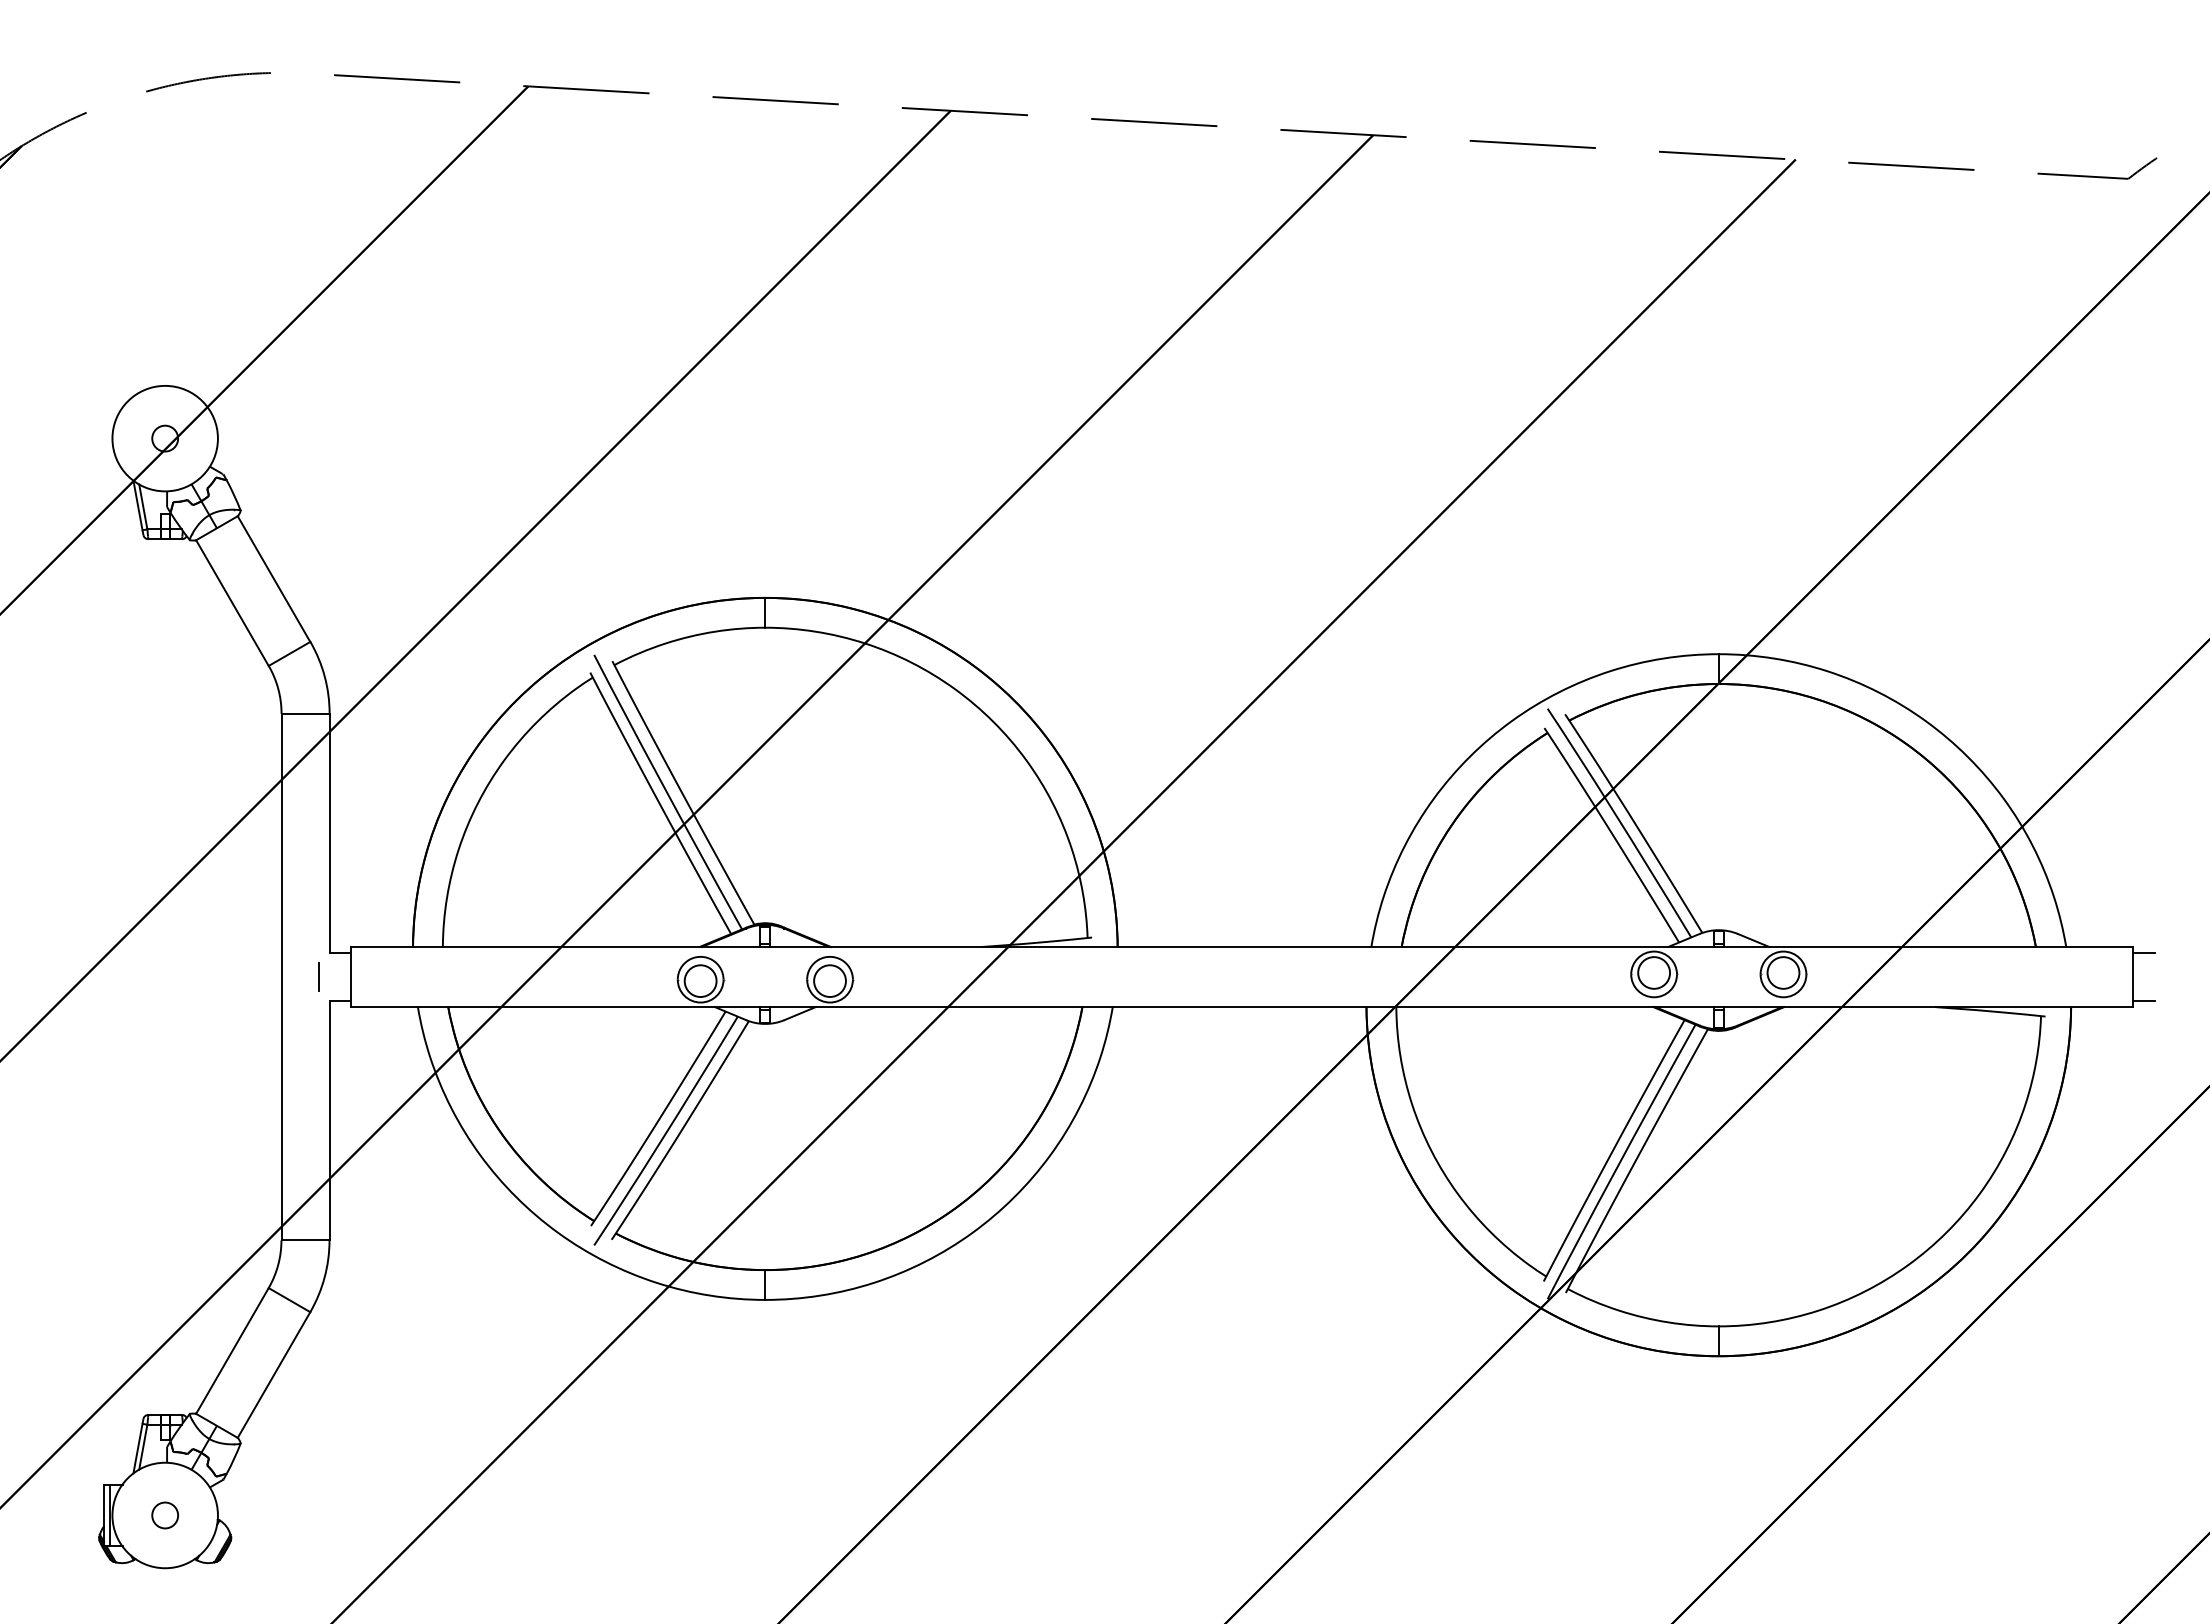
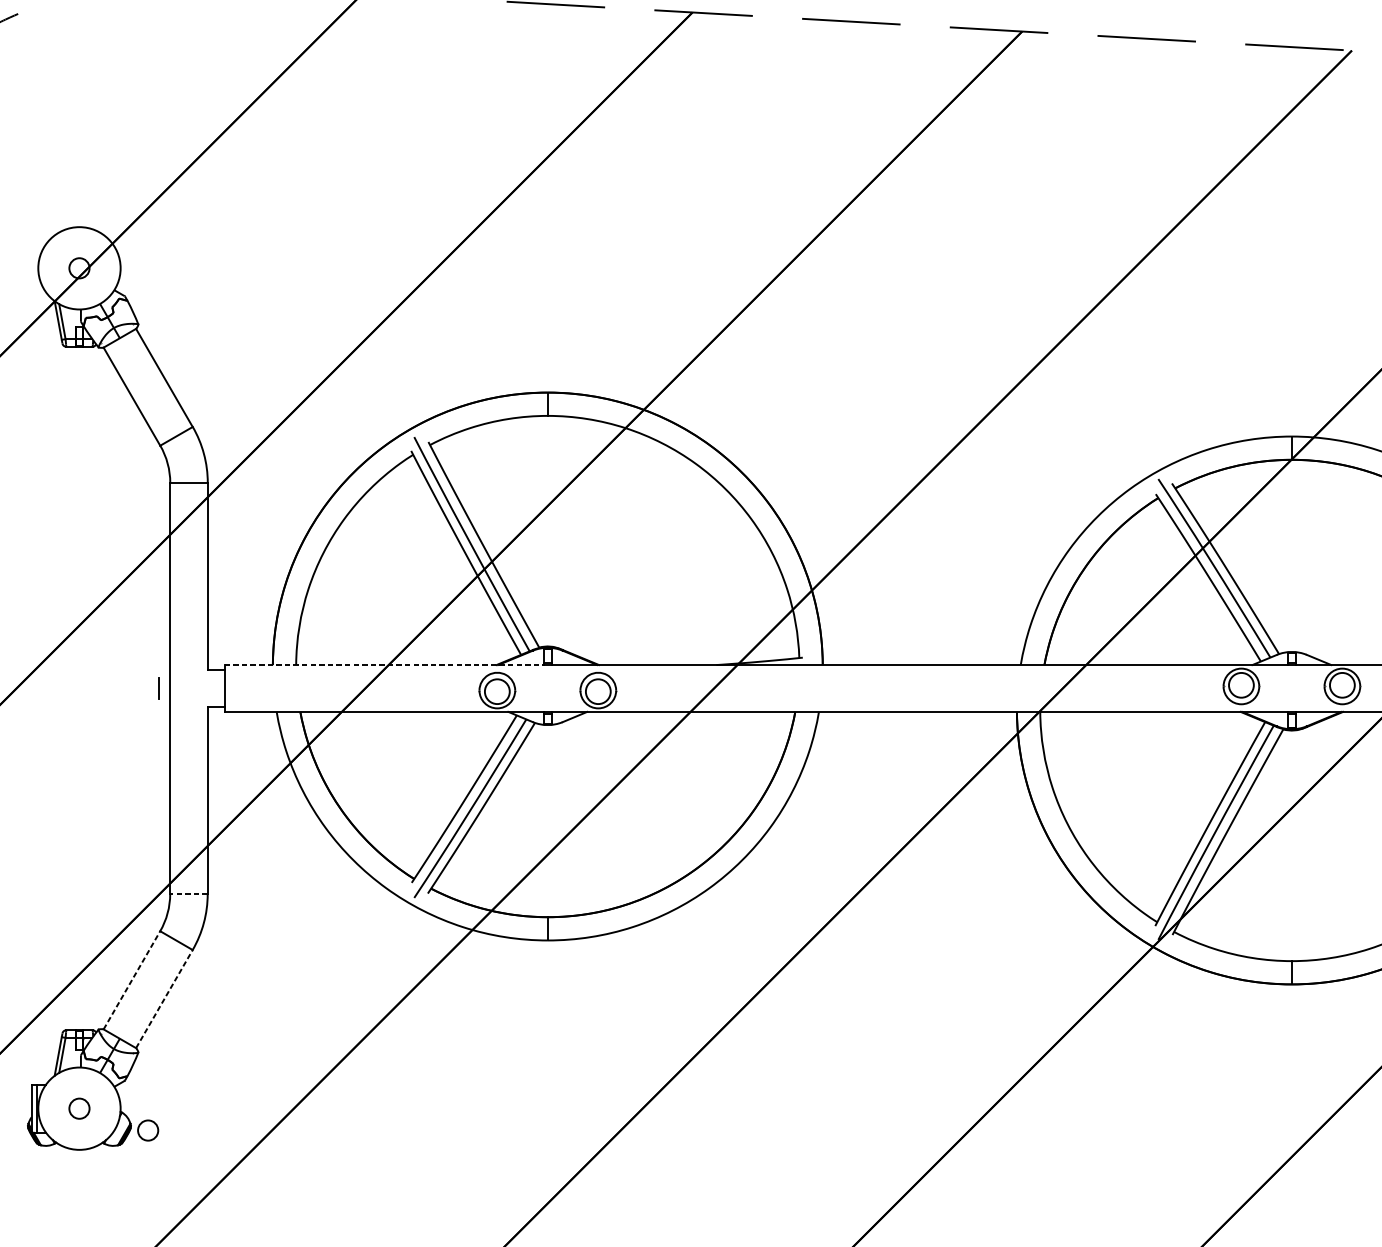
line: (555, 947) -> (384, 665), solid -> dashed
line: (318, 976) -> (158, 688), moved
line: (305, 1240) -> (188, 894), solid -> dashed
line: (232, 1350) -> (131, 979), solid -> dashed
line: (274, 1375) -> (164, 999), solid -> dashed
circle: (252, 1543) -> (147, 1130), added

